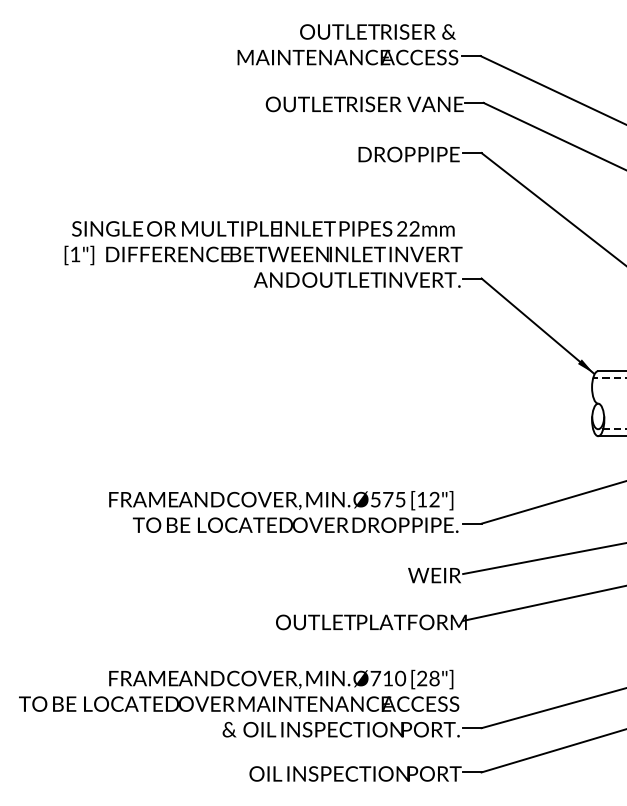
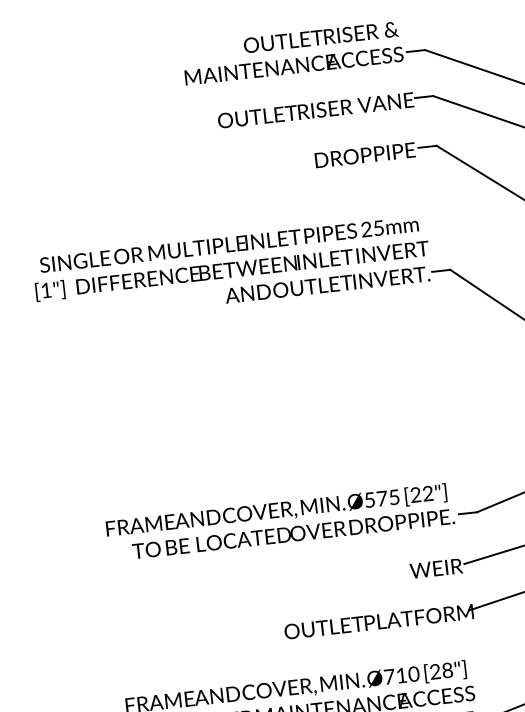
text: (414, 228) -> (378, 227), 22mm -> 25mm
text: (422, 499) -> (416, 494), [12"] -> [22"]

